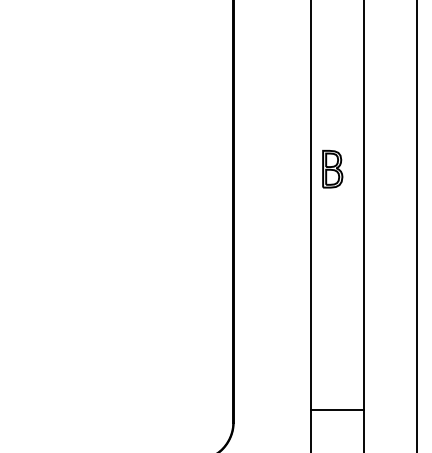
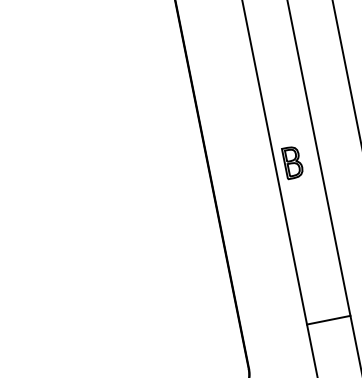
part: (332, 169) -> (292, 162), moved
line: (337, 409) -> (328, 319), moved

